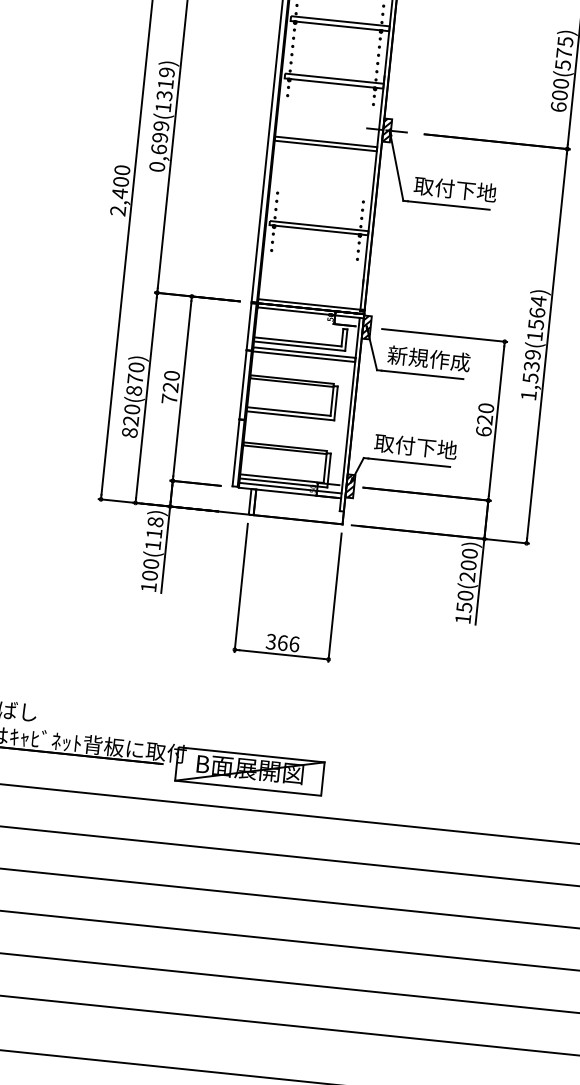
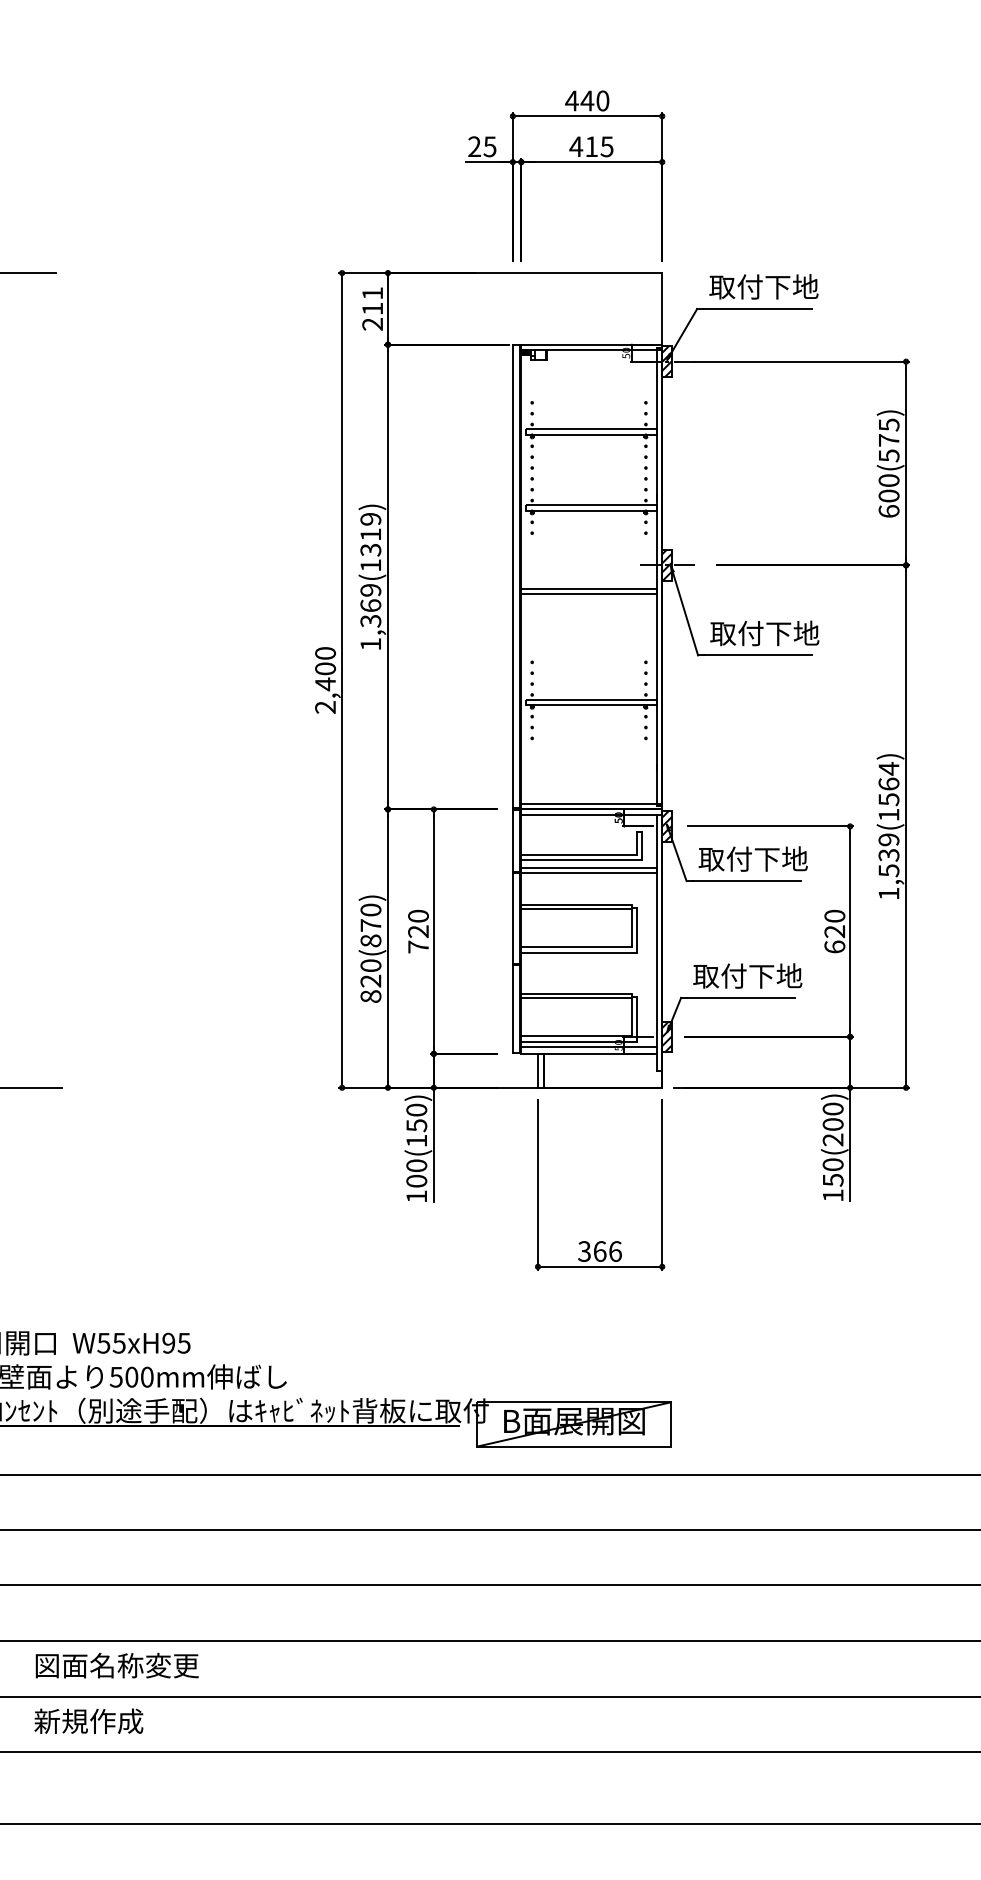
text: (158, 151) -> (370, 624), 0,699(1319) -> 1,369(1319)
text: (428, 358) -> (752, 858), 新規作成 -> 取付下地
text: (154, 527) -> (416, 1117), 100(118) -> 100(150)

